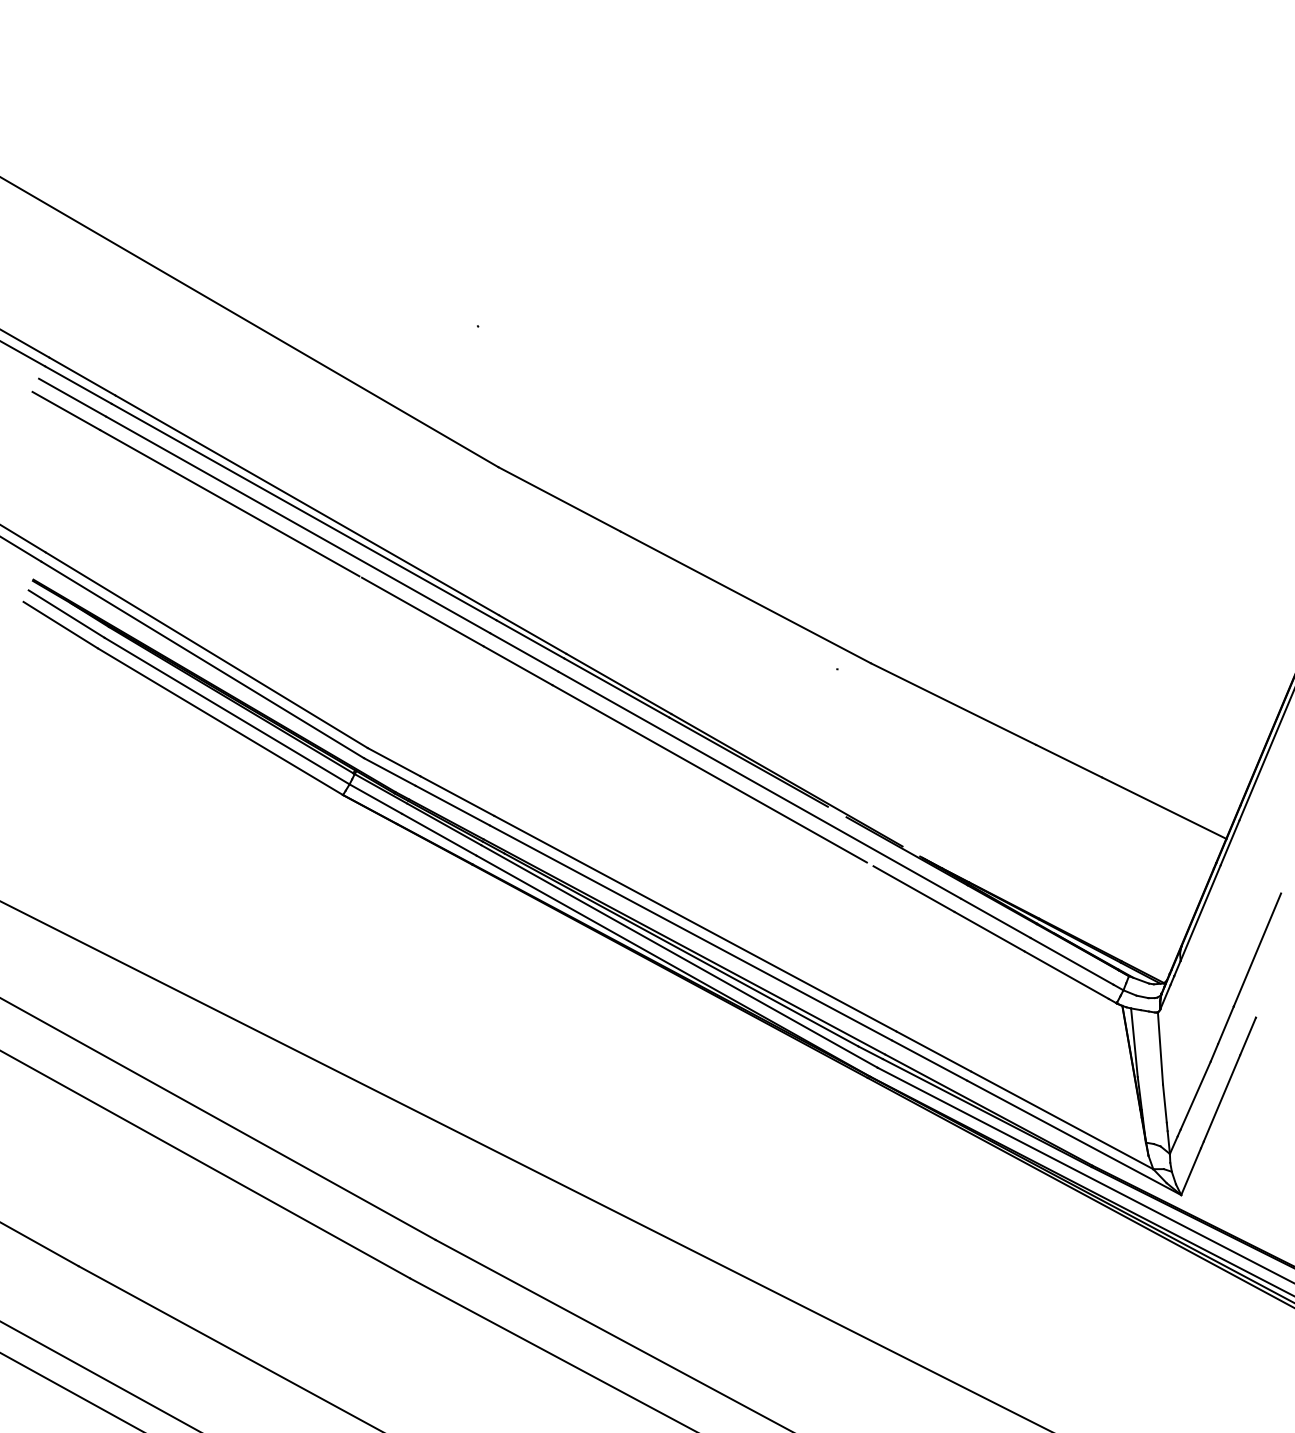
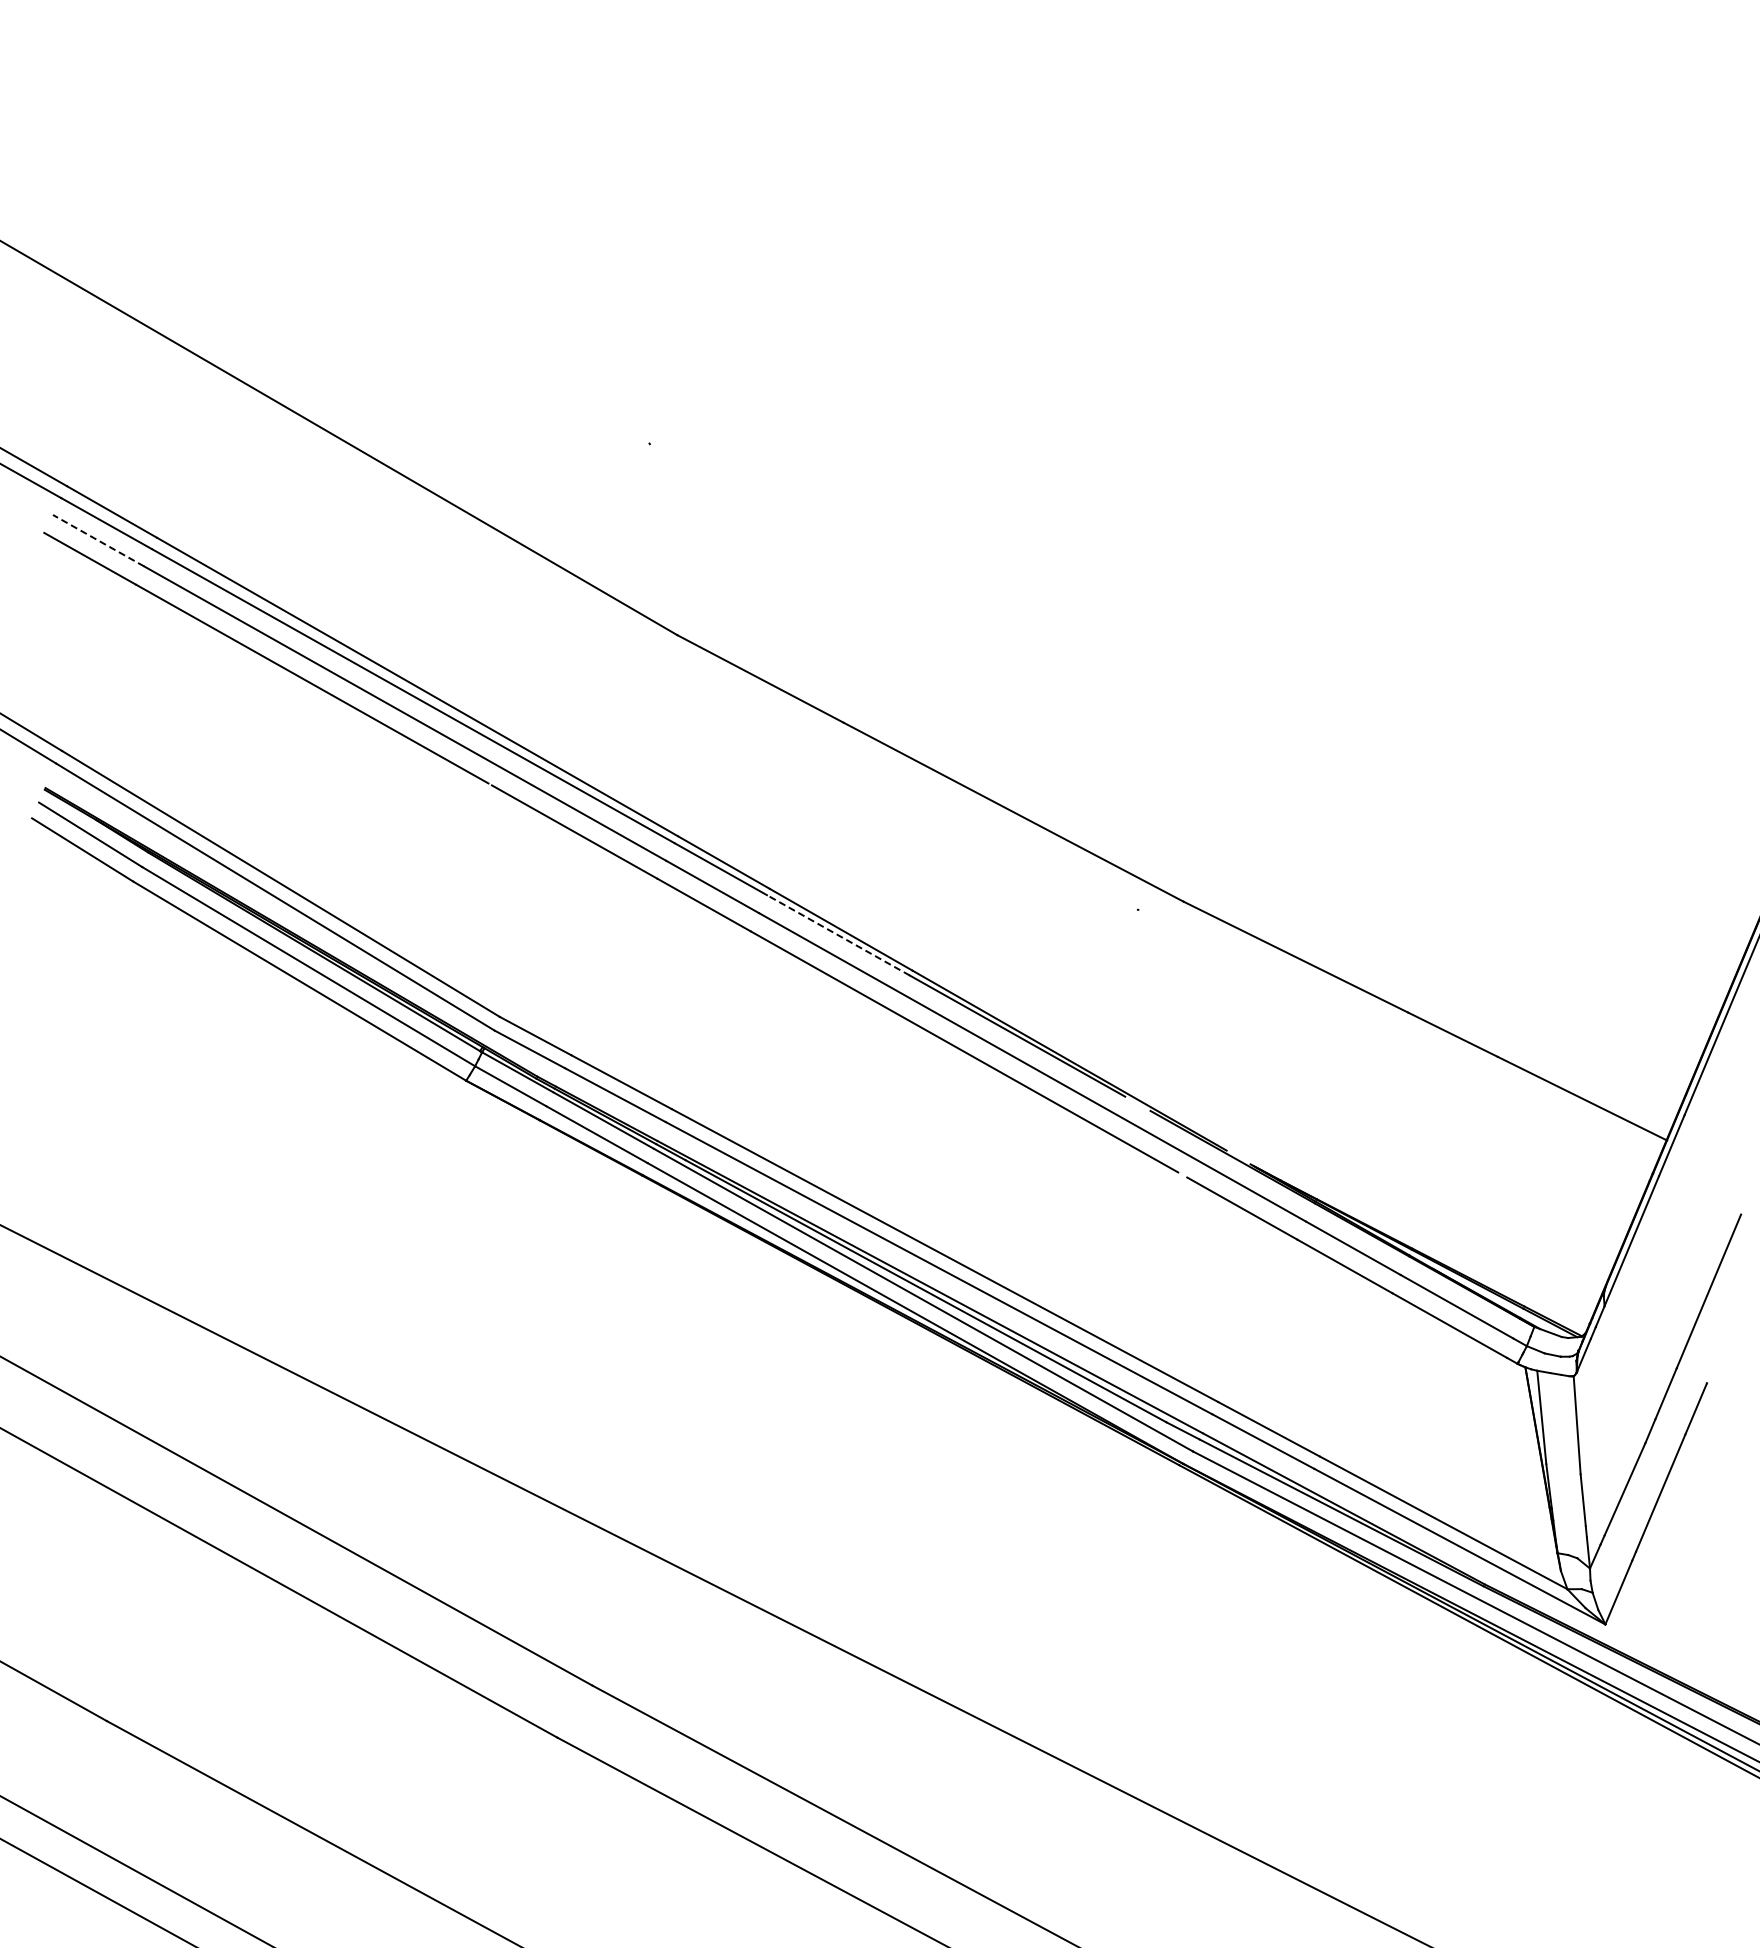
line: (72, 397) -> (98, 540), solid -> dashed
line: (616, 688) -> (838, 935), solid -> dashed

